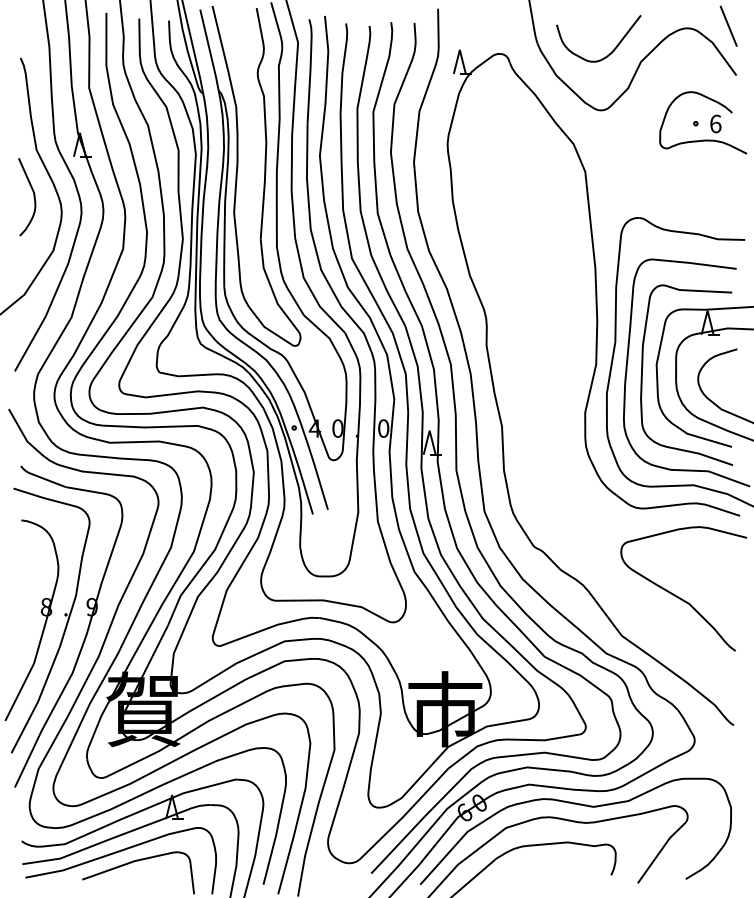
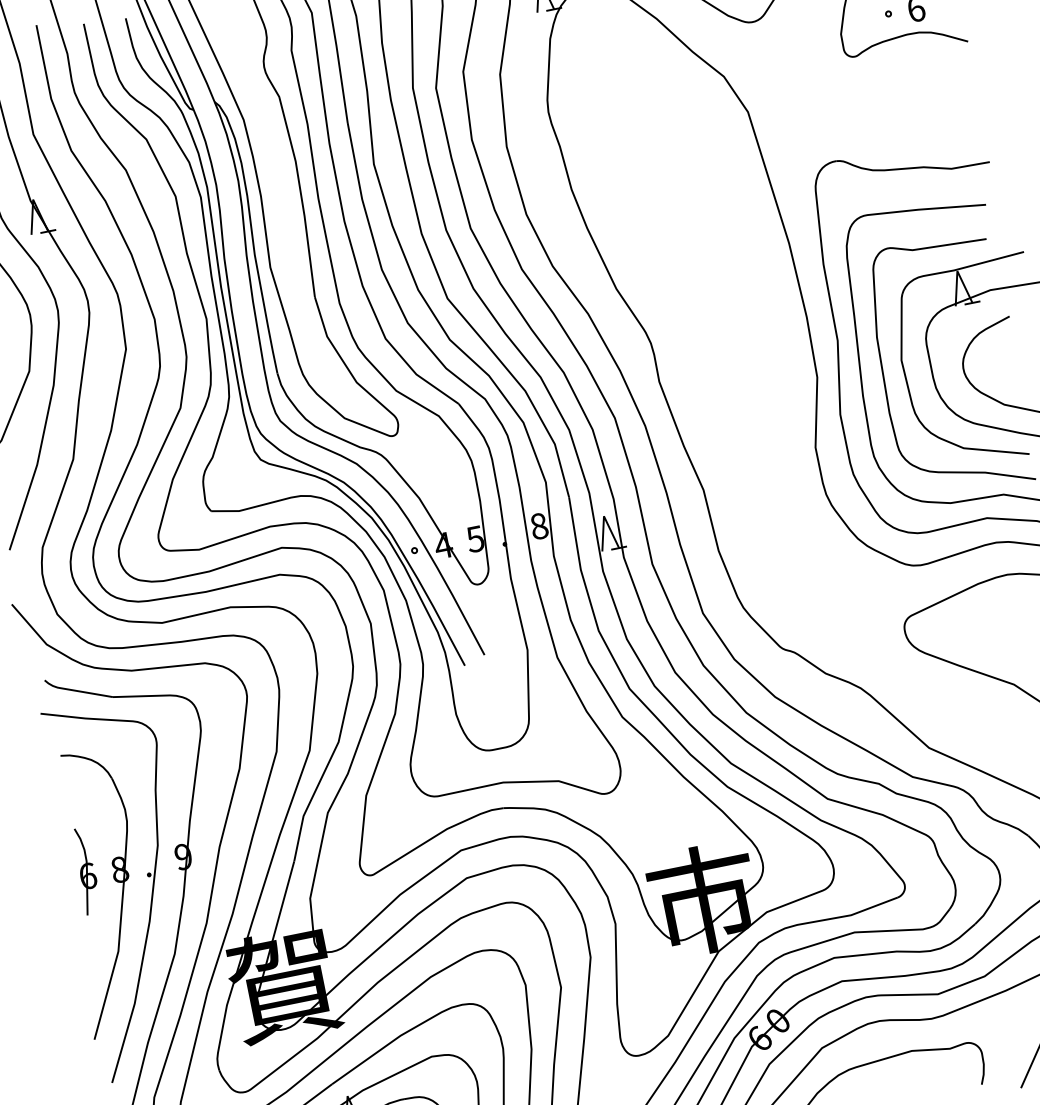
text: (337, 428) -> (474, 539), 0 -> 5
text: (383, 428) -> (539, 526), 0 -> 8
part: (23, 603) -> (86, 871), added

